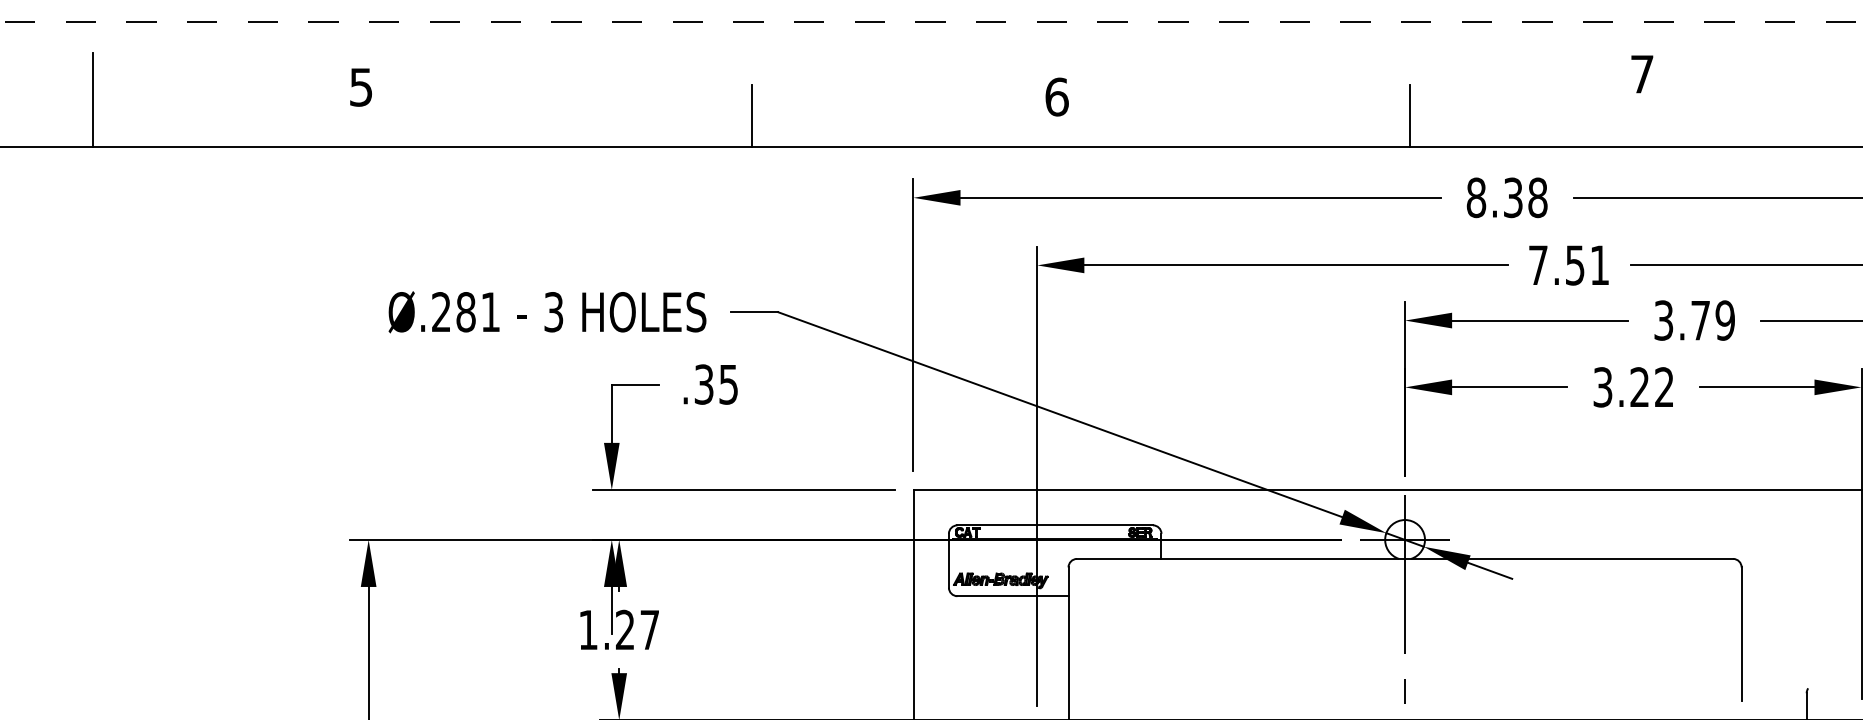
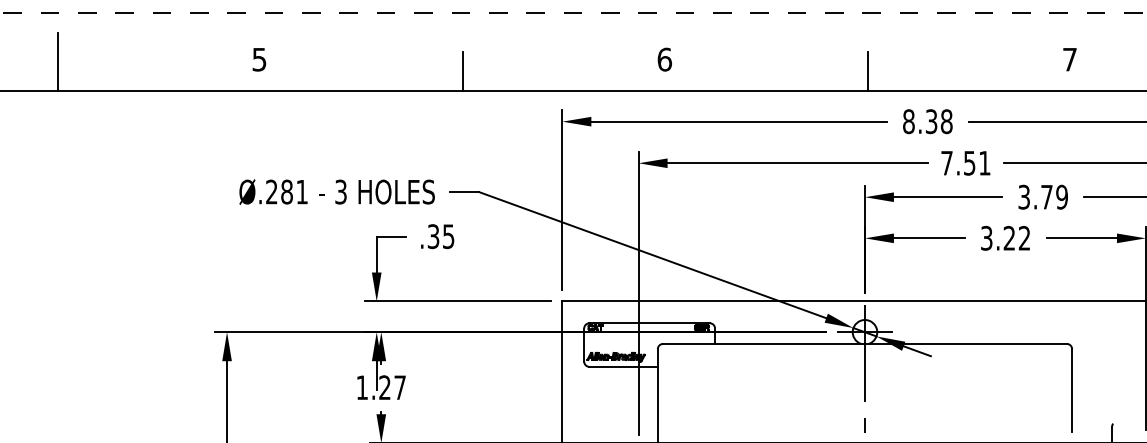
text: (1641, 74) -> (1069, 59), moved
text: (361, 87) -> (259, 59), moved
text: (1056, 96) -> (664, 59), moved

